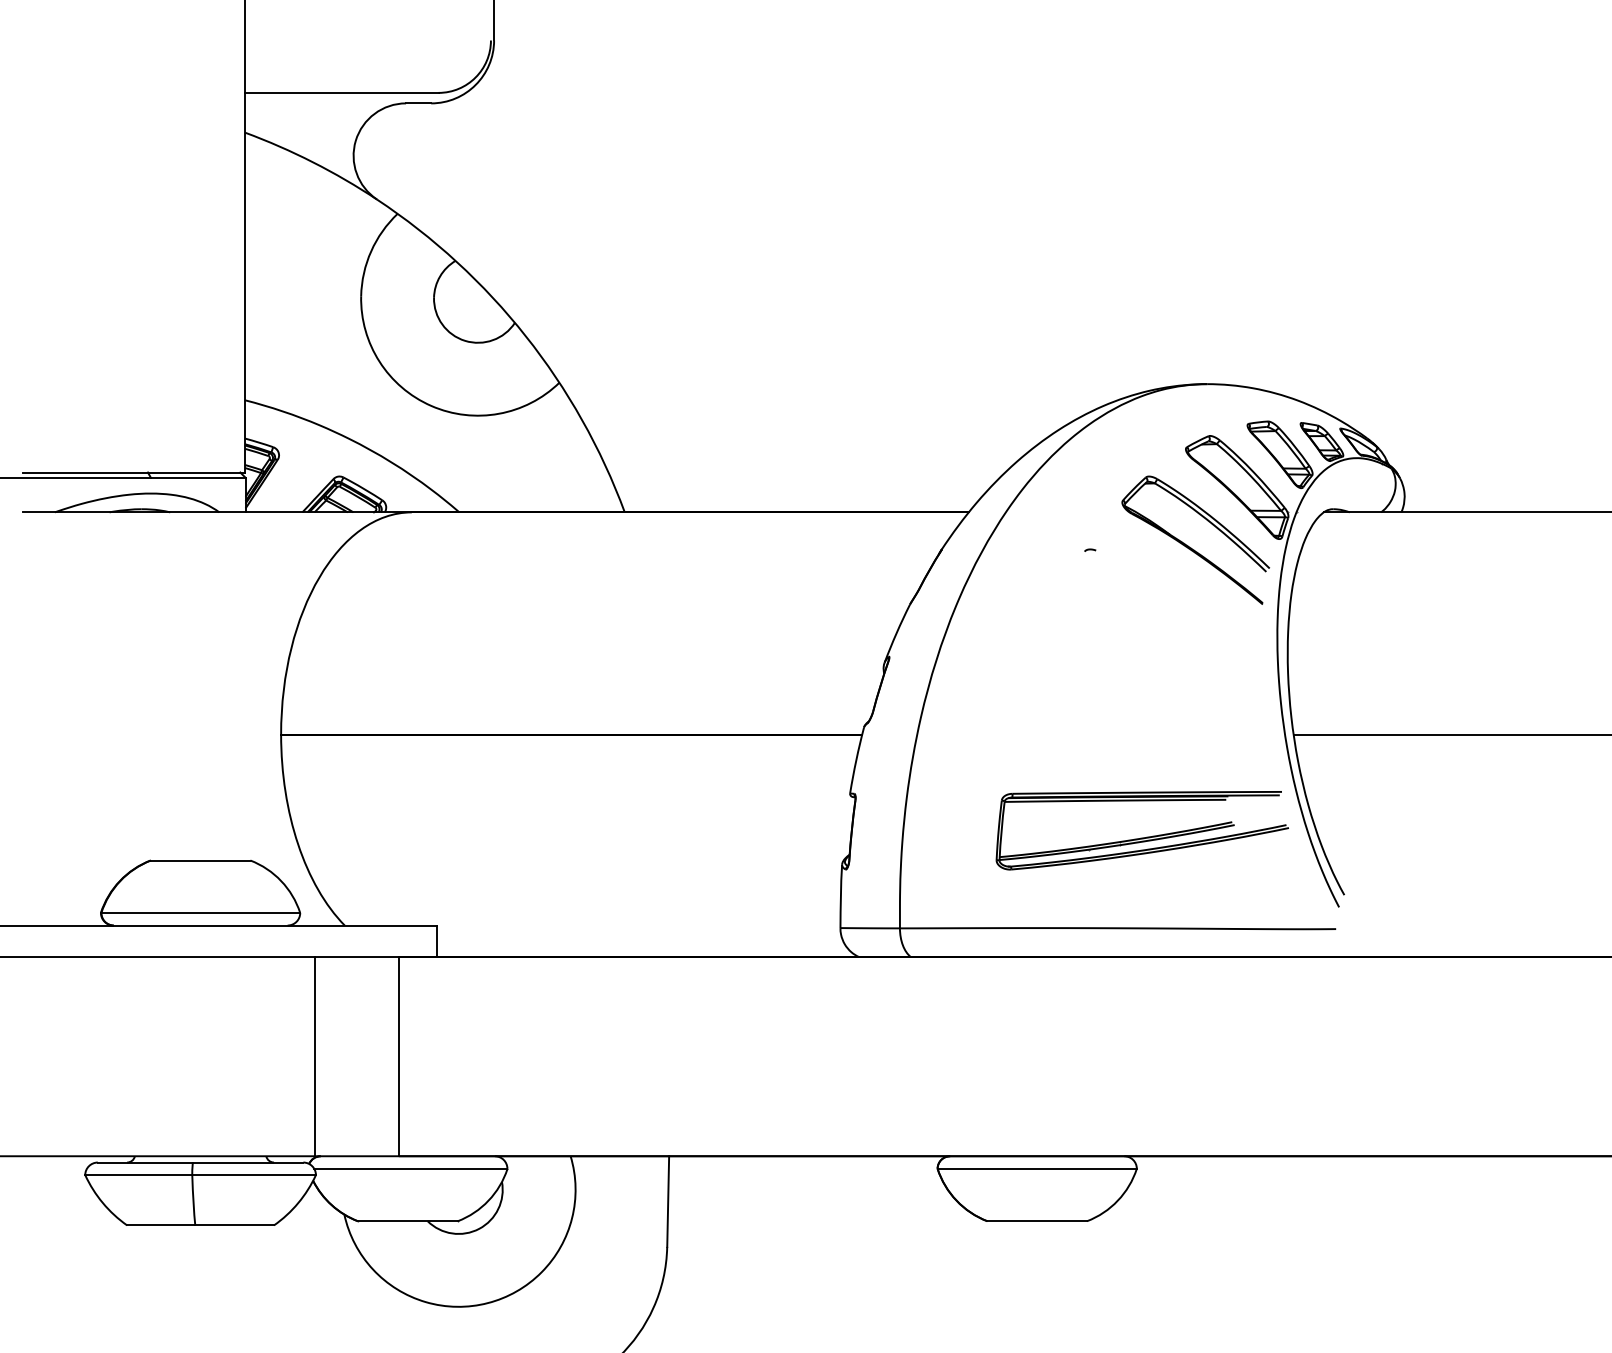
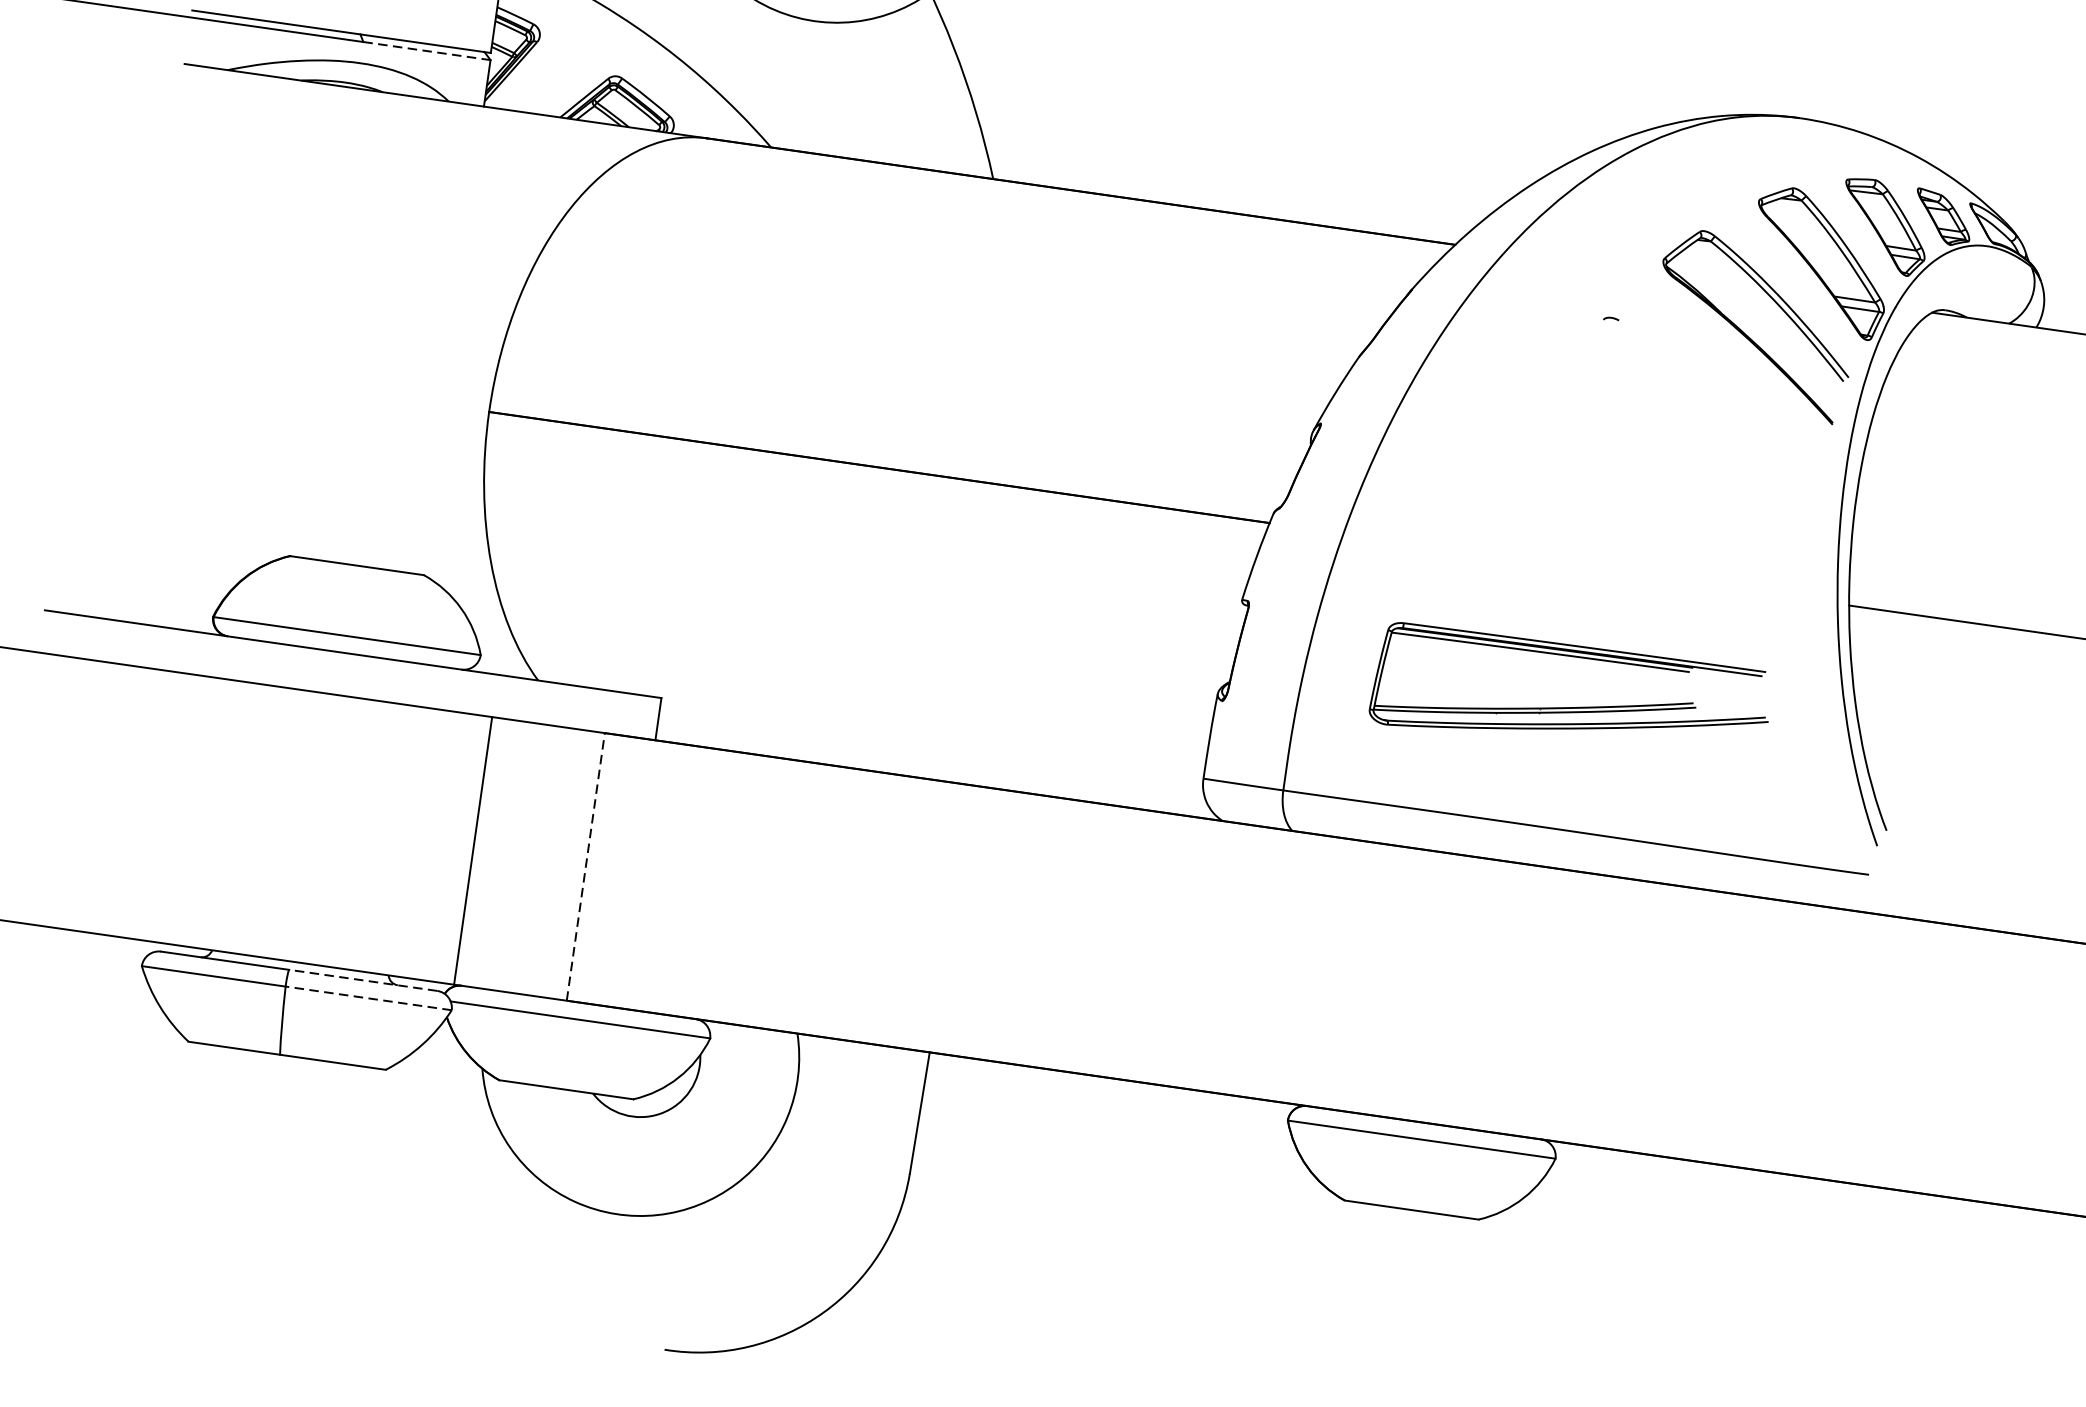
line: (198, 477) -> (427, 50), solid -> dashed
part: (1141, 837) -> (1568, 706), moved
line: (398, 1056) -> (585, 866), solid -> dashed
line: (247, 1162) -> (362, 980), solid -> dashed
line: (254, 1175) -> (369, 998), solid -> dashed

